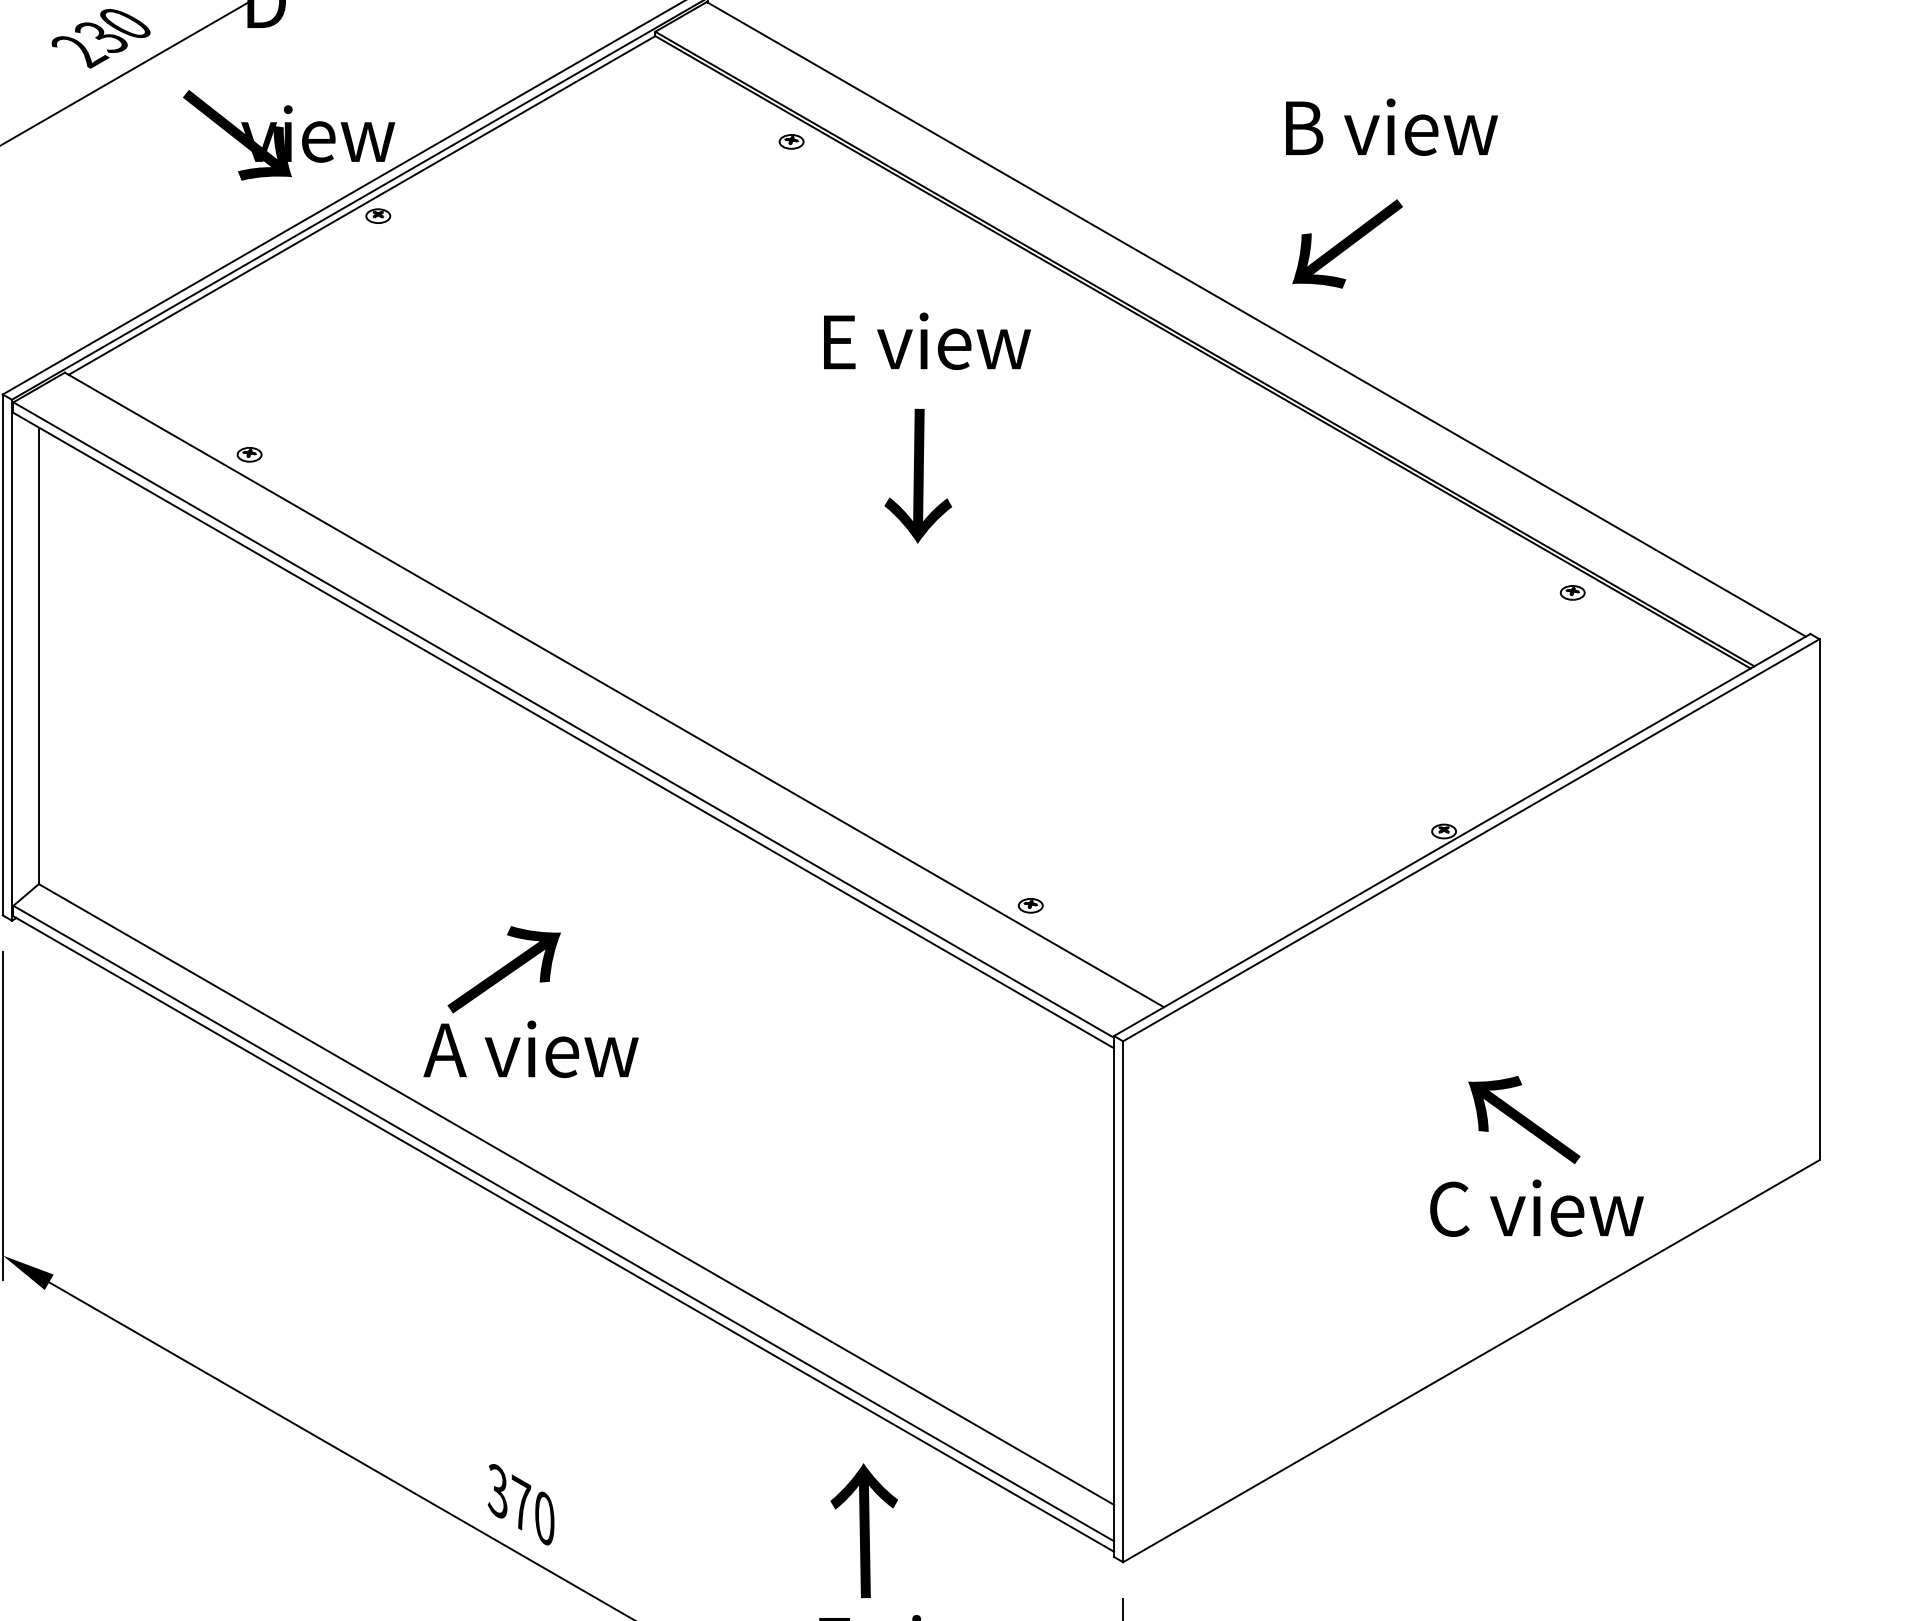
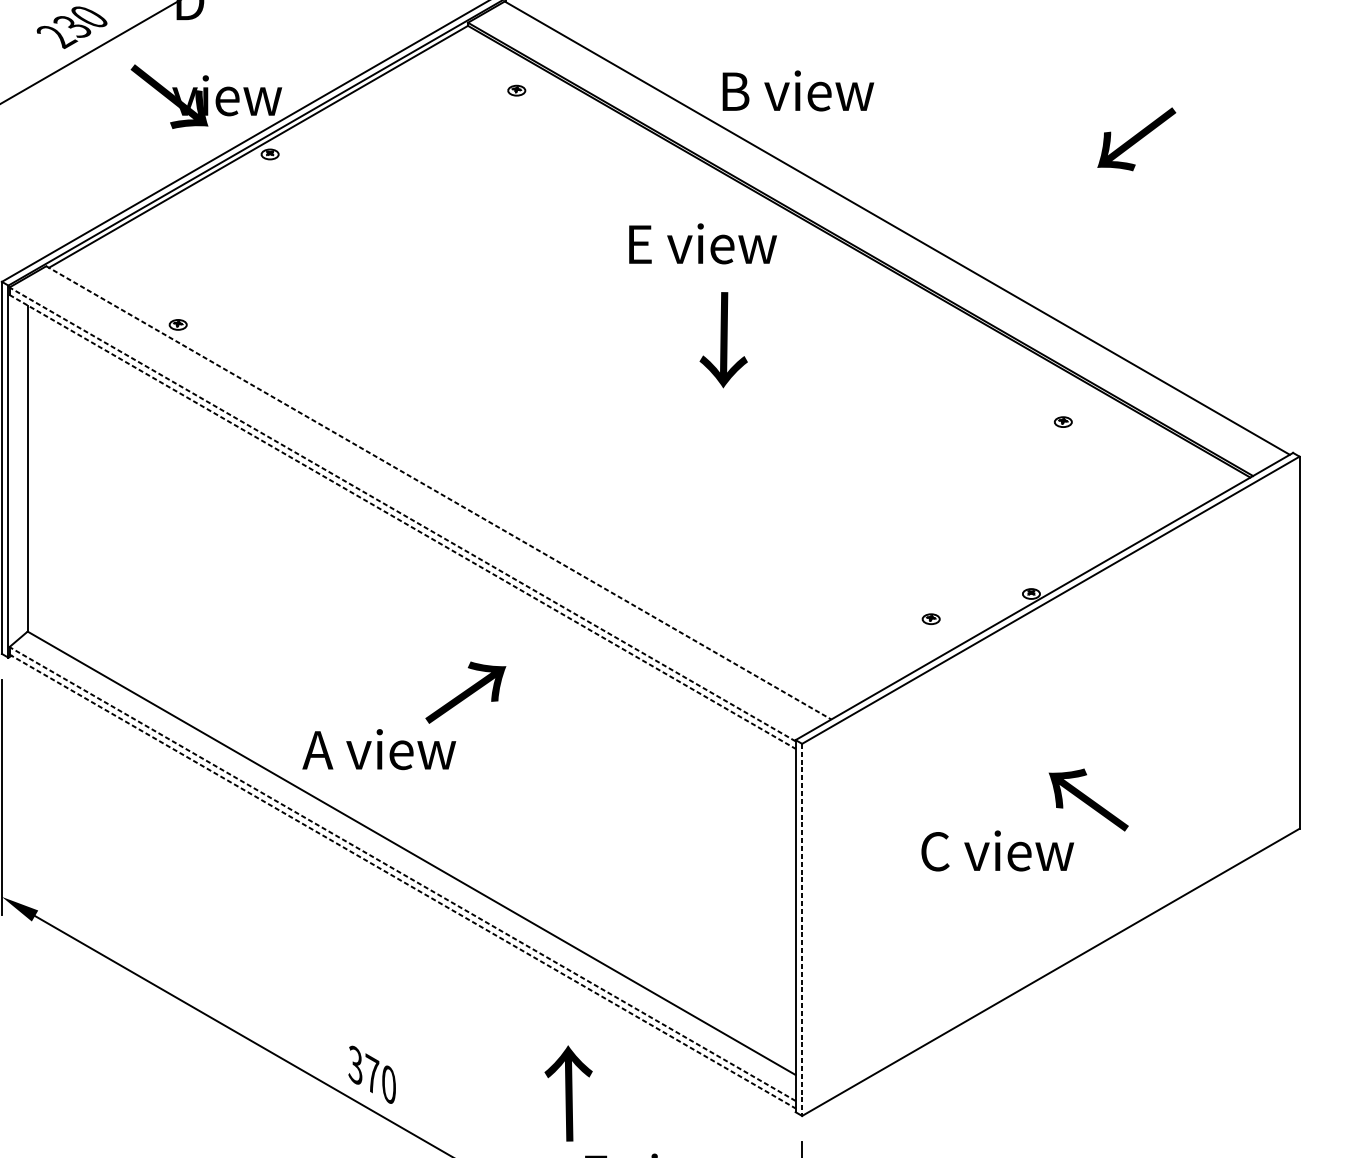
text: (1391, 126) -> (798, 90), moved
part: (791, 141) -> (516, 90), moved
text: (1347, 243) -> (1136, 138), moved
text: (927, 340) -> (703, 243), moved
text: (917, 475) -> (723, 339), moved
part: (1572, 592) -> (1063, 421), moved
line: (614, 689) -> (438, 492), solid -> dashed
line: (563, 719) -> (402, 513), solid -> dashed
line: (564, 730) -> (403, 521), solid -> dashed
part: (1030, 905) -> (931, 619), moved
text: (503, 969) -> (465, 692), moved
text: (1536, 1207) -> (997, 850), moved
line: (563, 1223) -> (402, 874), solid -> dashed
line: (564, 1234) -> (403, 881), solid -> dashed
line: (1123, 1302) -> (802, 930), solid -> dashed
text: (863, 1530) -> (568, 1093), moved

